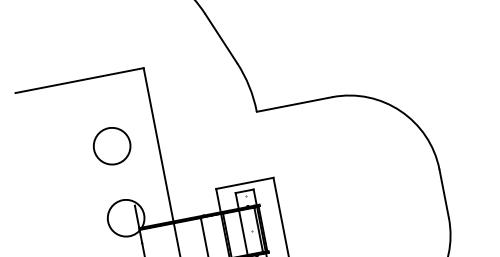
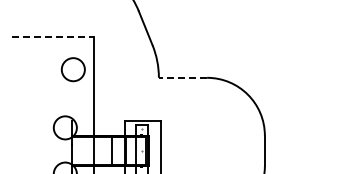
line: (80, 80) -> (53, 37), solid -> dashed
line: (293, 104) -> (182, 77), solid -> dashed
circle: (110, 146) -> (72, 69), moved

